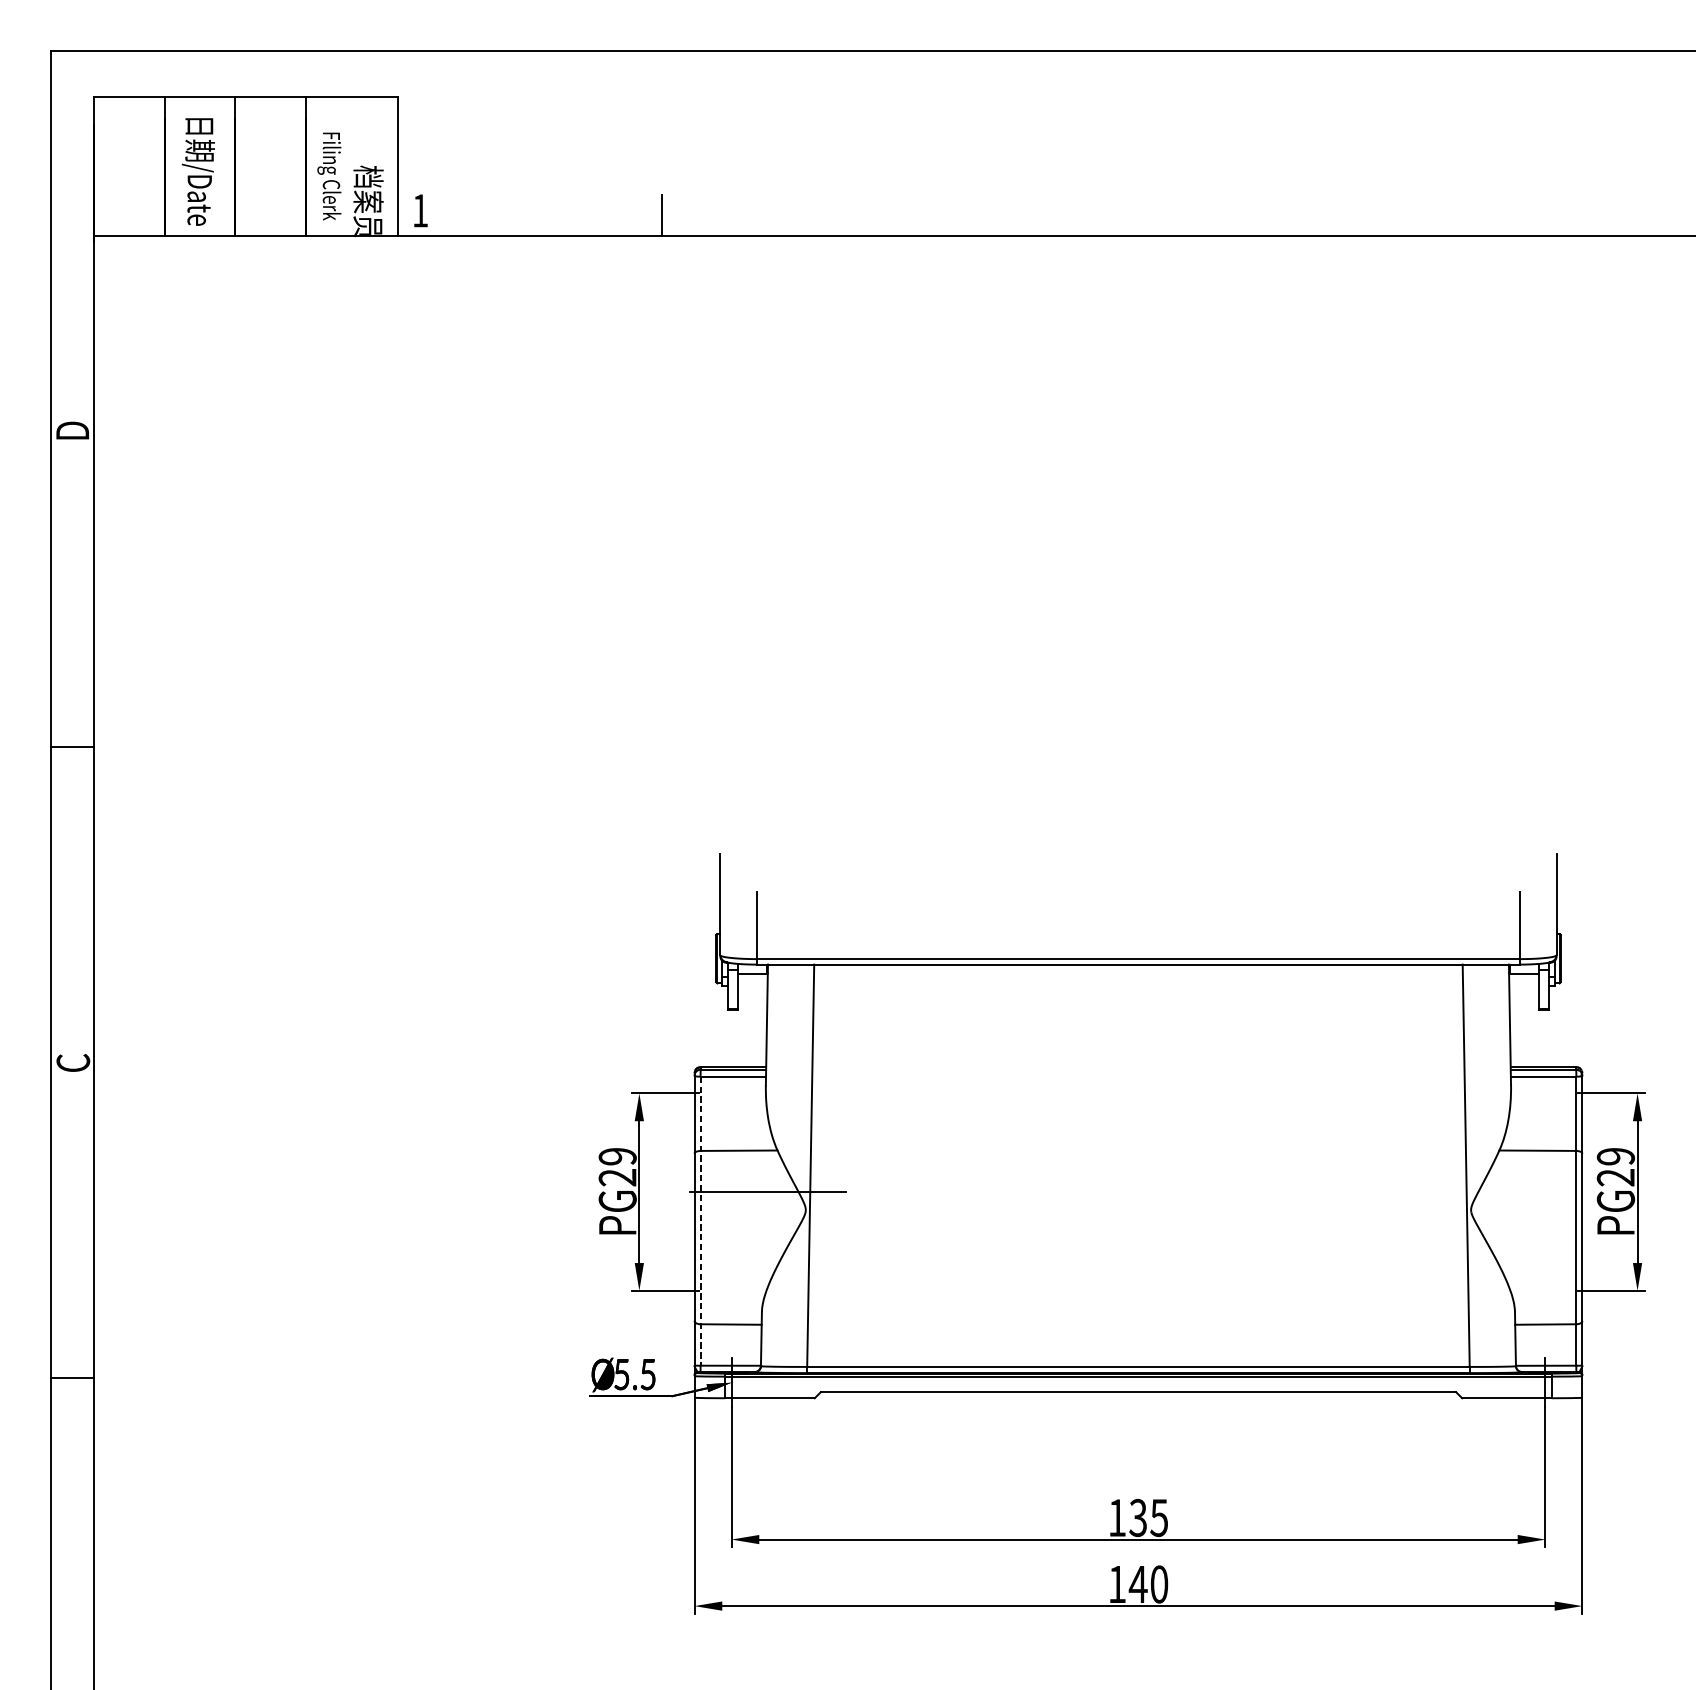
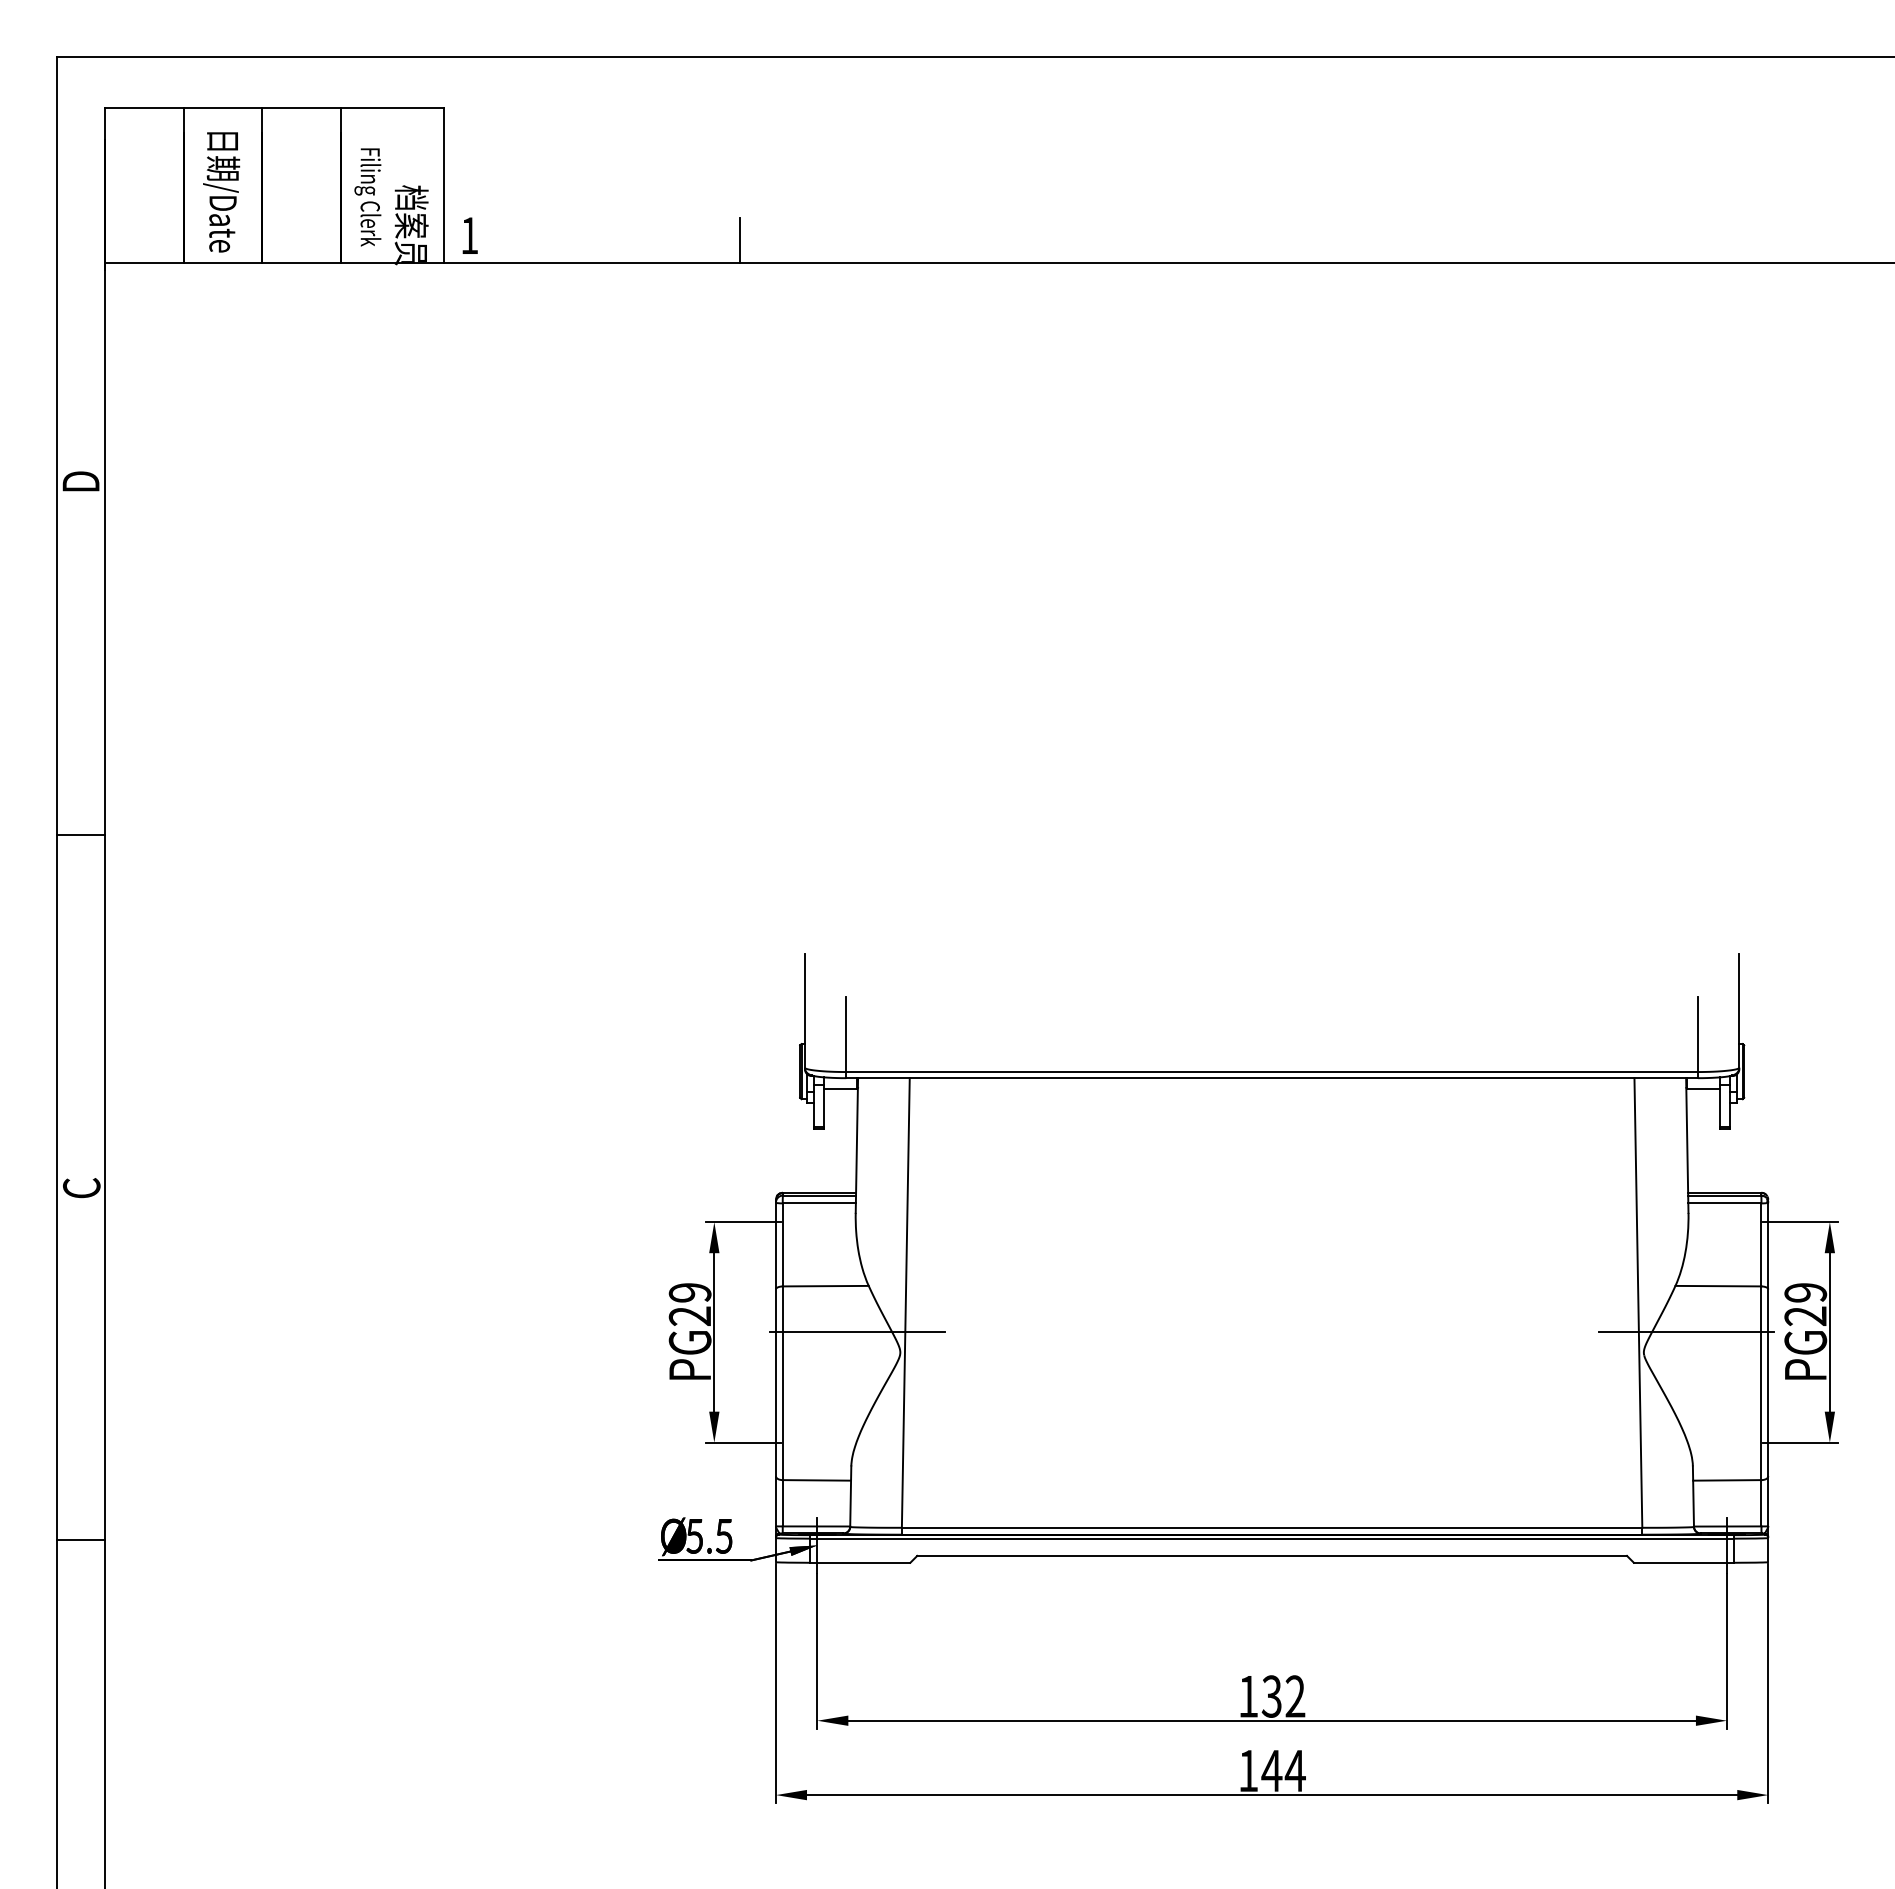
line: (1509, 1192) -> (1686, 1332), added
line: (700, 1221) -> (782, 1365), dashed -> solid
text: (1159, 1517) -> (1295, 1696), 135 -> 132
text: (1158, 1584) -> (1294, 1770), 140 -> 144

